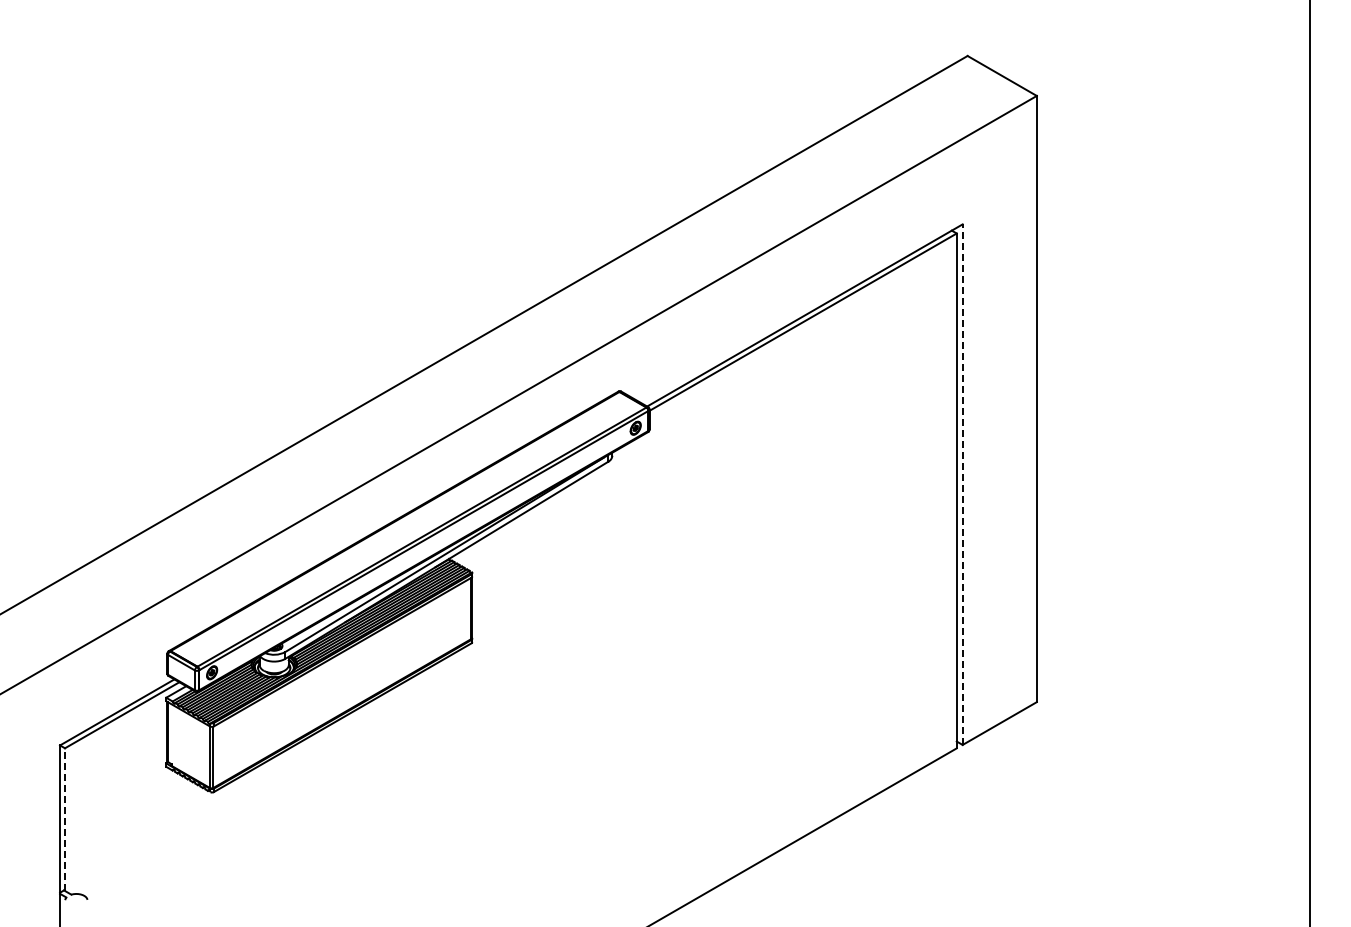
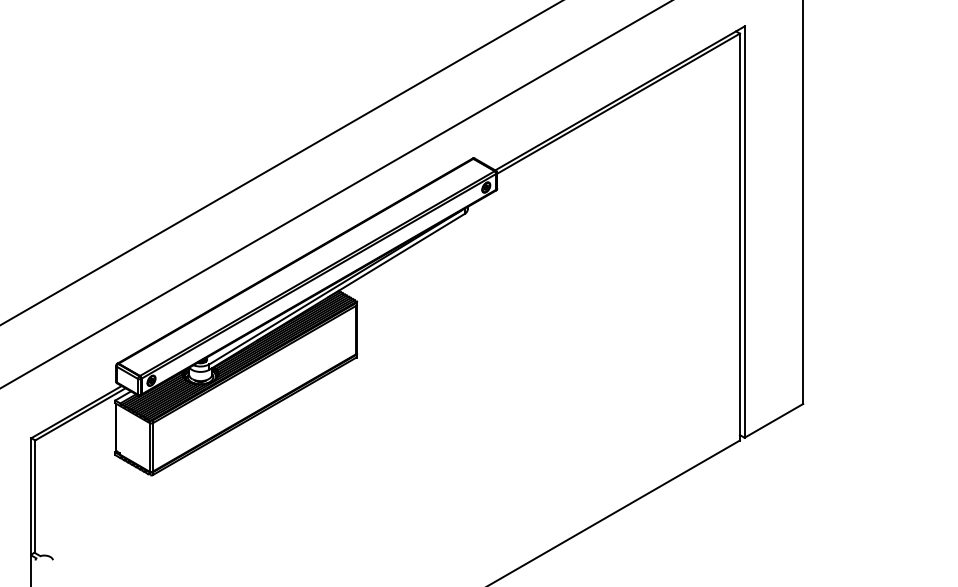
line: (962, 484) -> (744, 231), dashed -> solid
line: (65, 819) -> (35, 496), dashed -> solid

